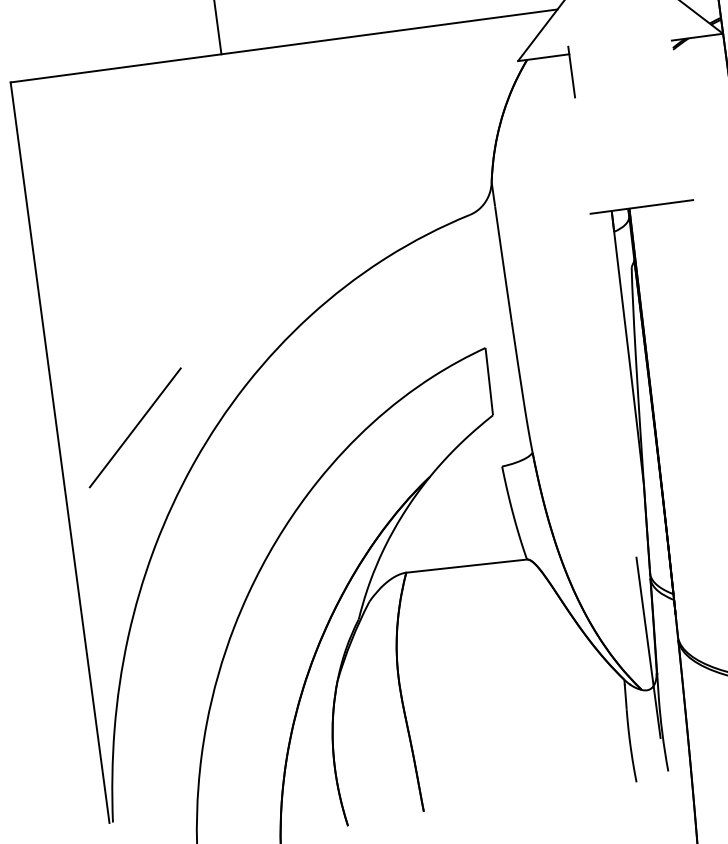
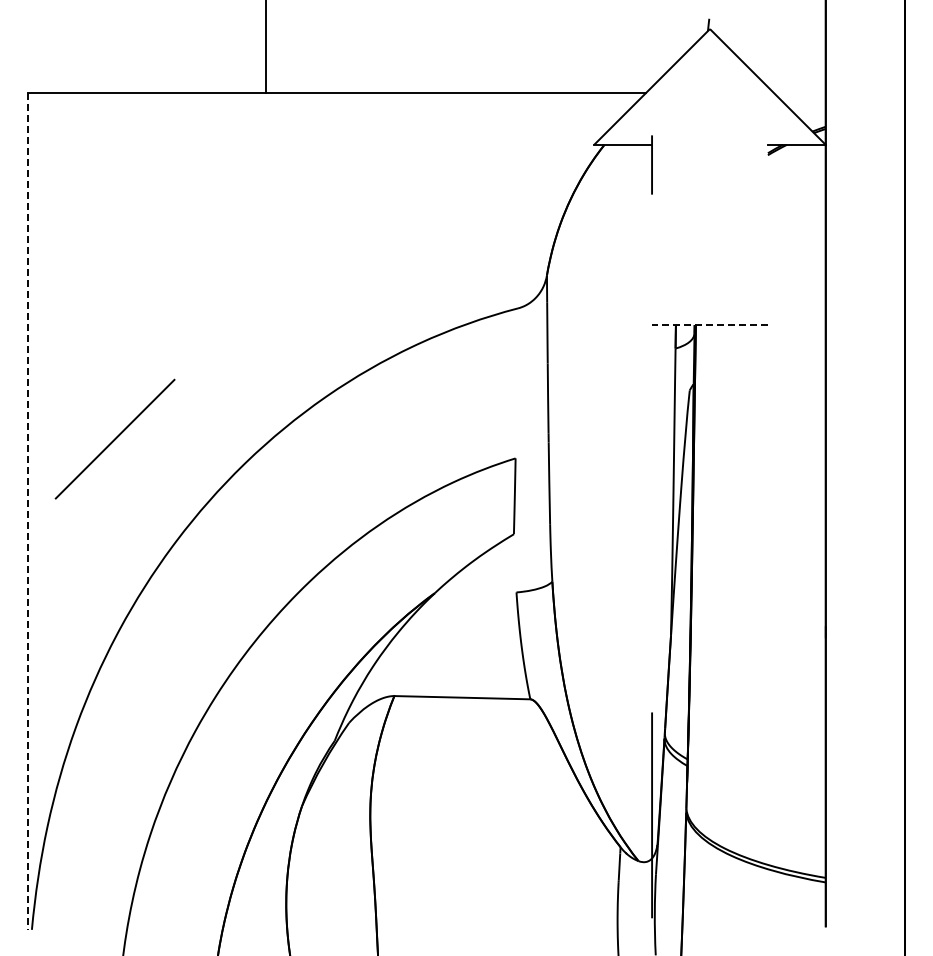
line: (641, 207) -> (709, 325), solid -> dashed
line: (134, 427) -> (114, 438), moved
line: (59, 453) -> (27, 512), solid -> dashed

